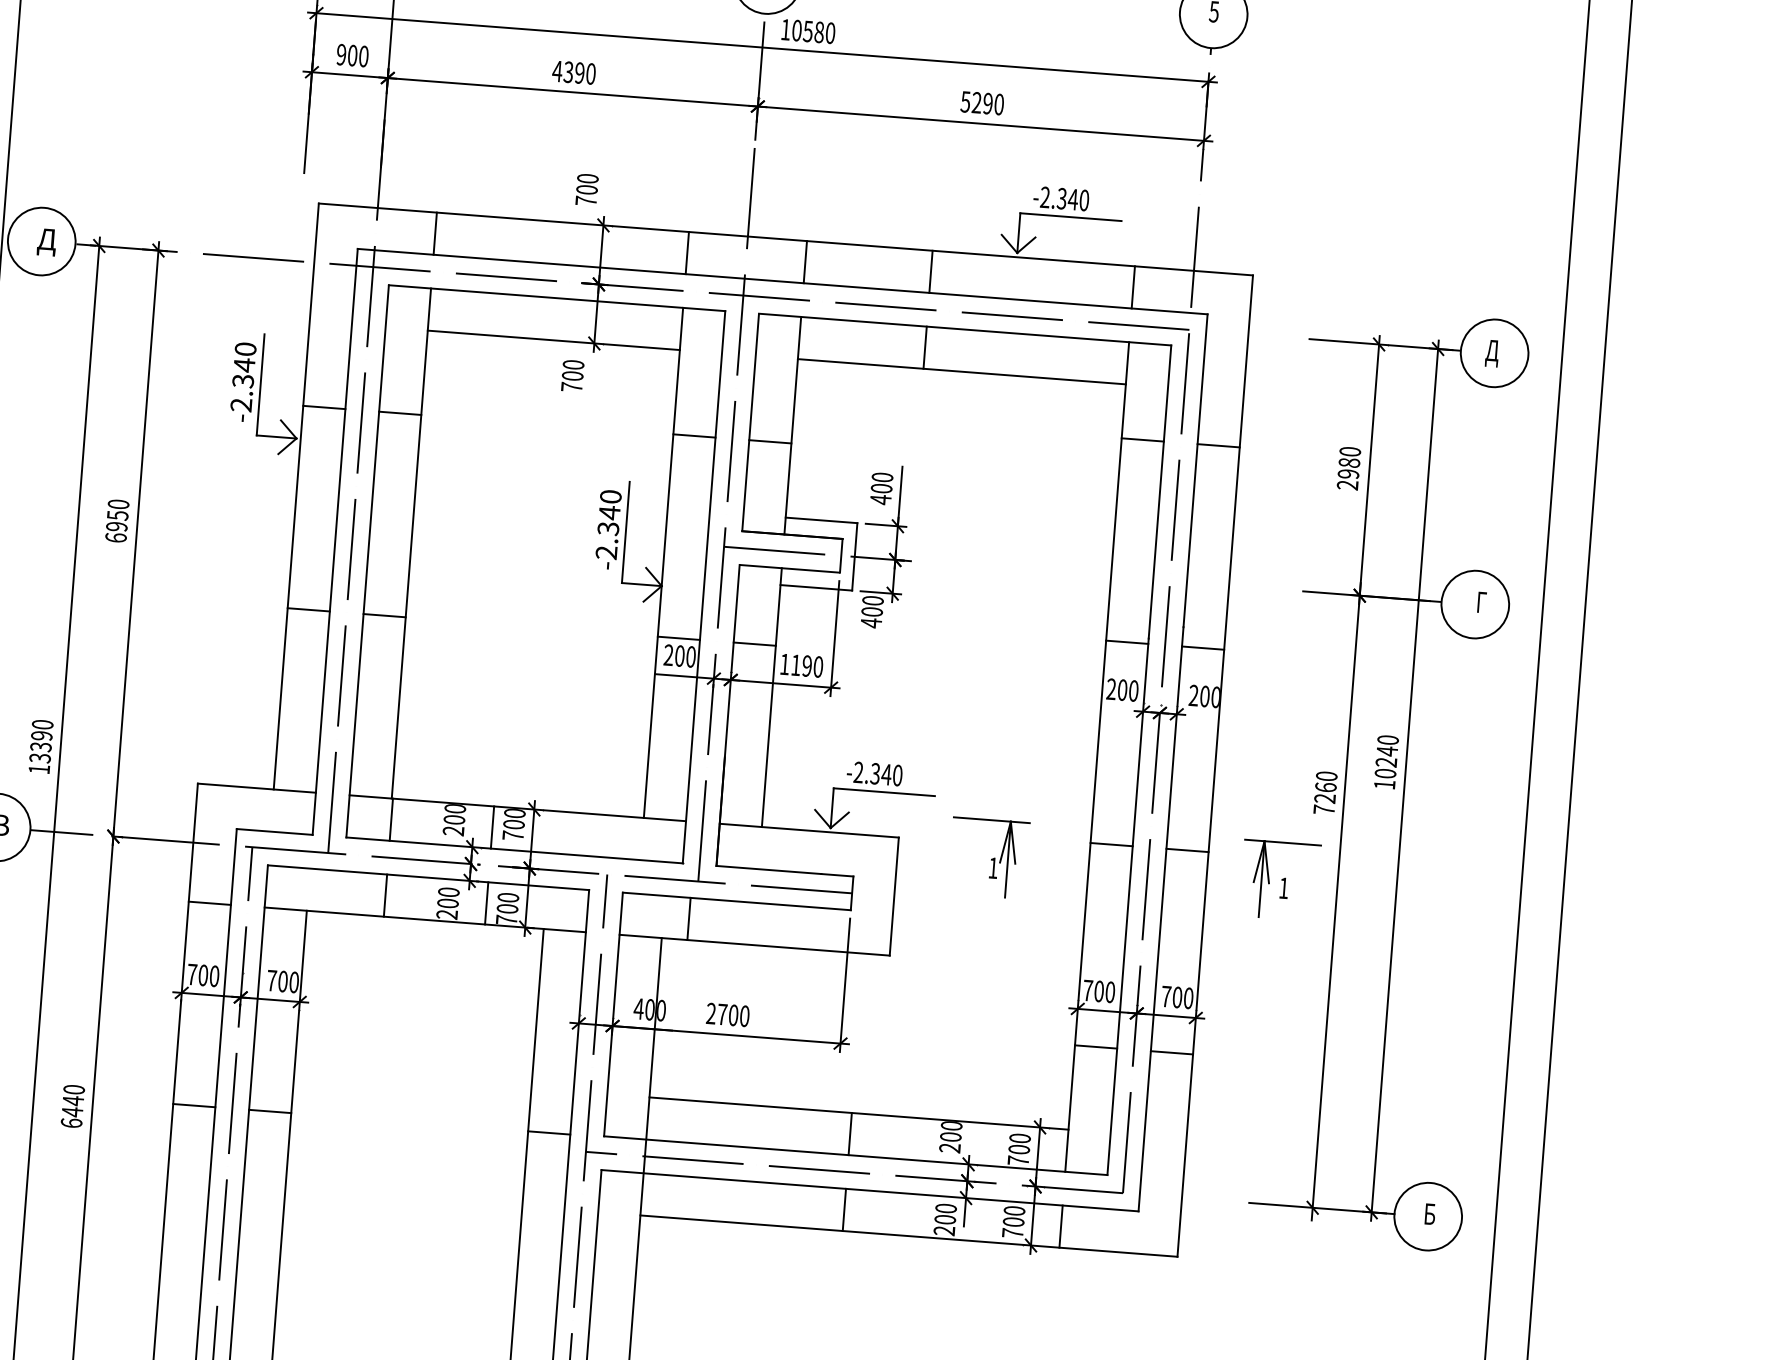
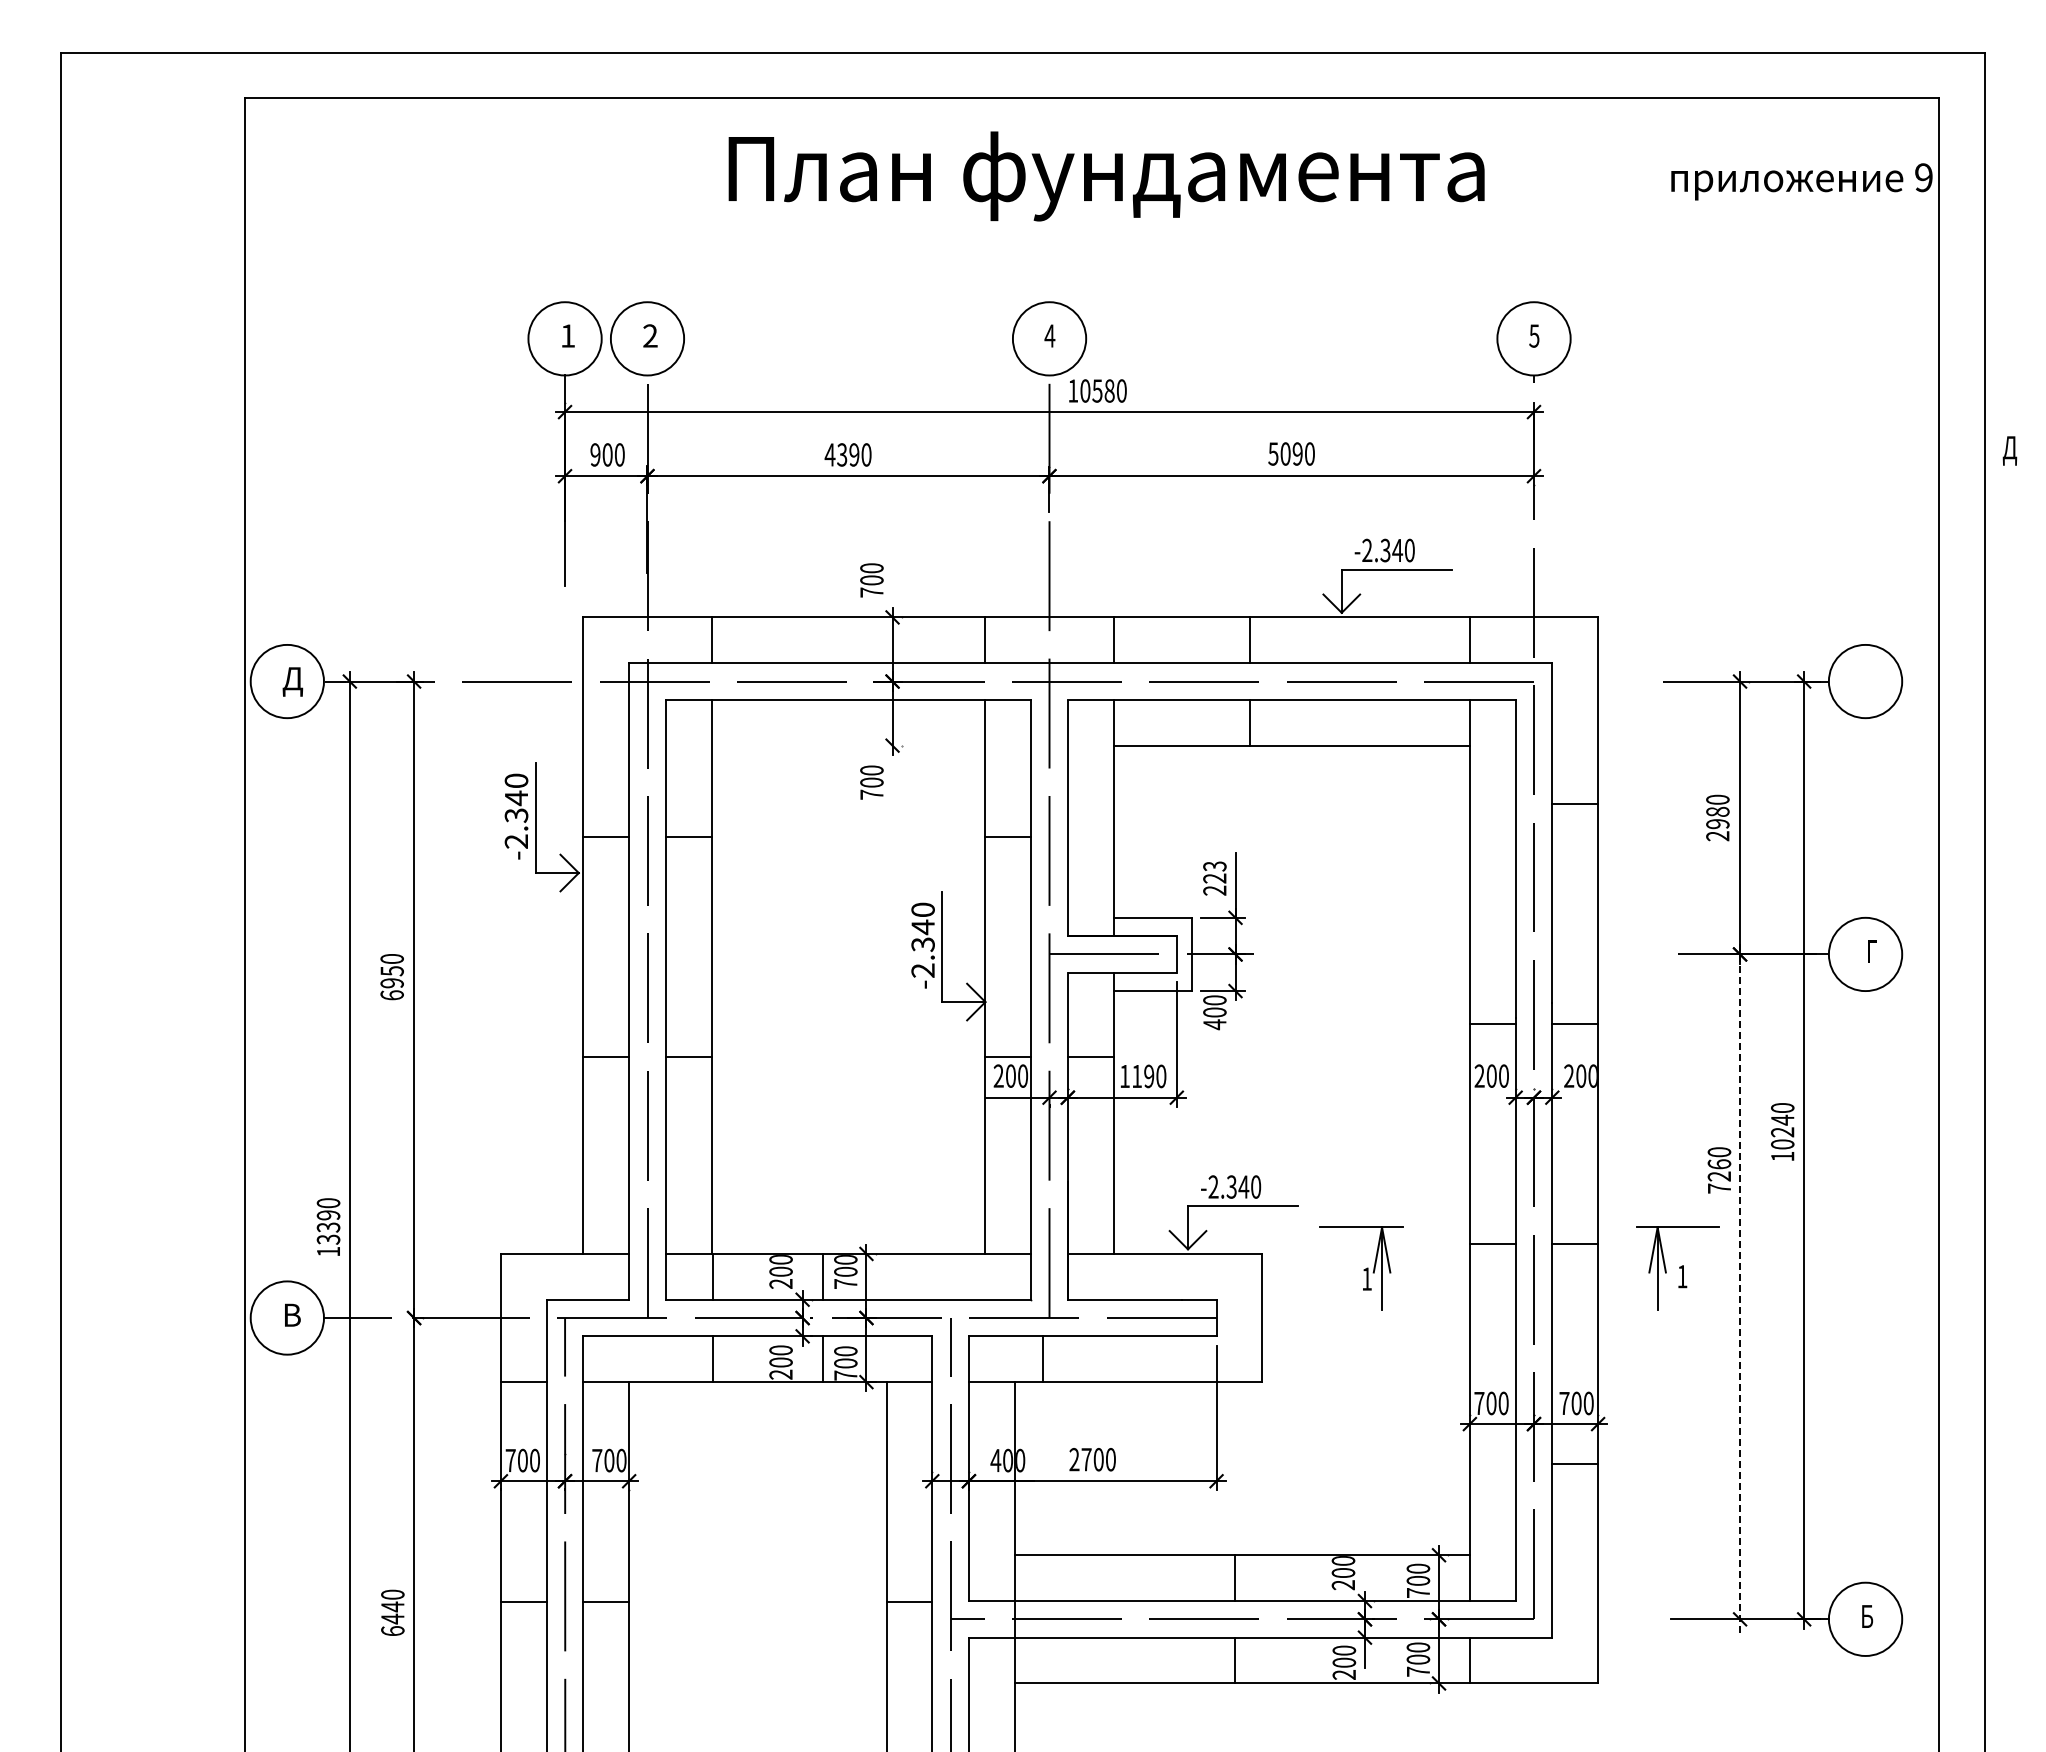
text: (976, 102) -> (1285, 453), 5290 -> 5090
line: (553, 340) -> (848, 745), removed
text: (1491, 353) -> (2009, 450), moved
line: (1142, 440) -> (1492, 804), removed
line: (770, 442) -> (1090, 837), removed
text: (881, 488) -> (1214, 878), 400 -> 223
line: (1336, 901) -> (1740, 1286), solid -> dashed
line: (1095, 1046) -> (1492, 1463), removed

